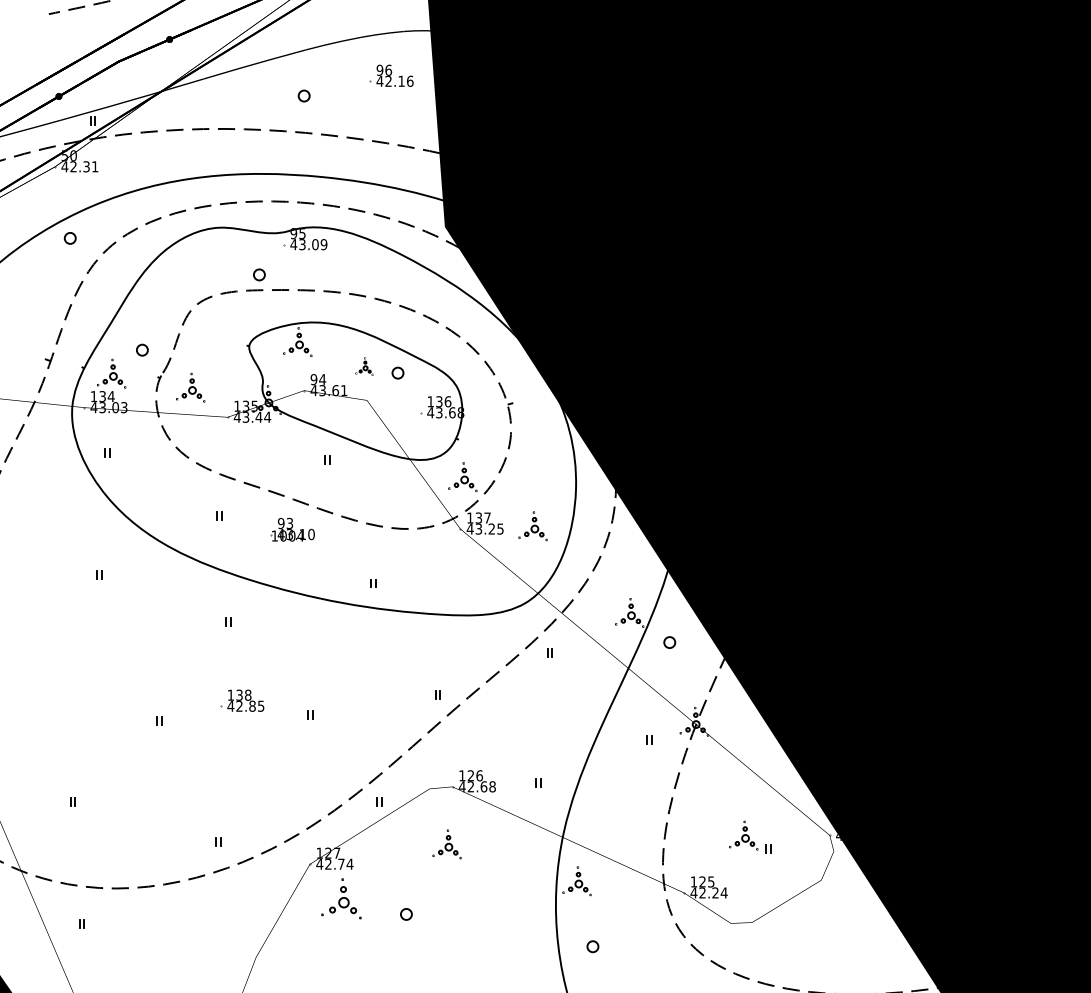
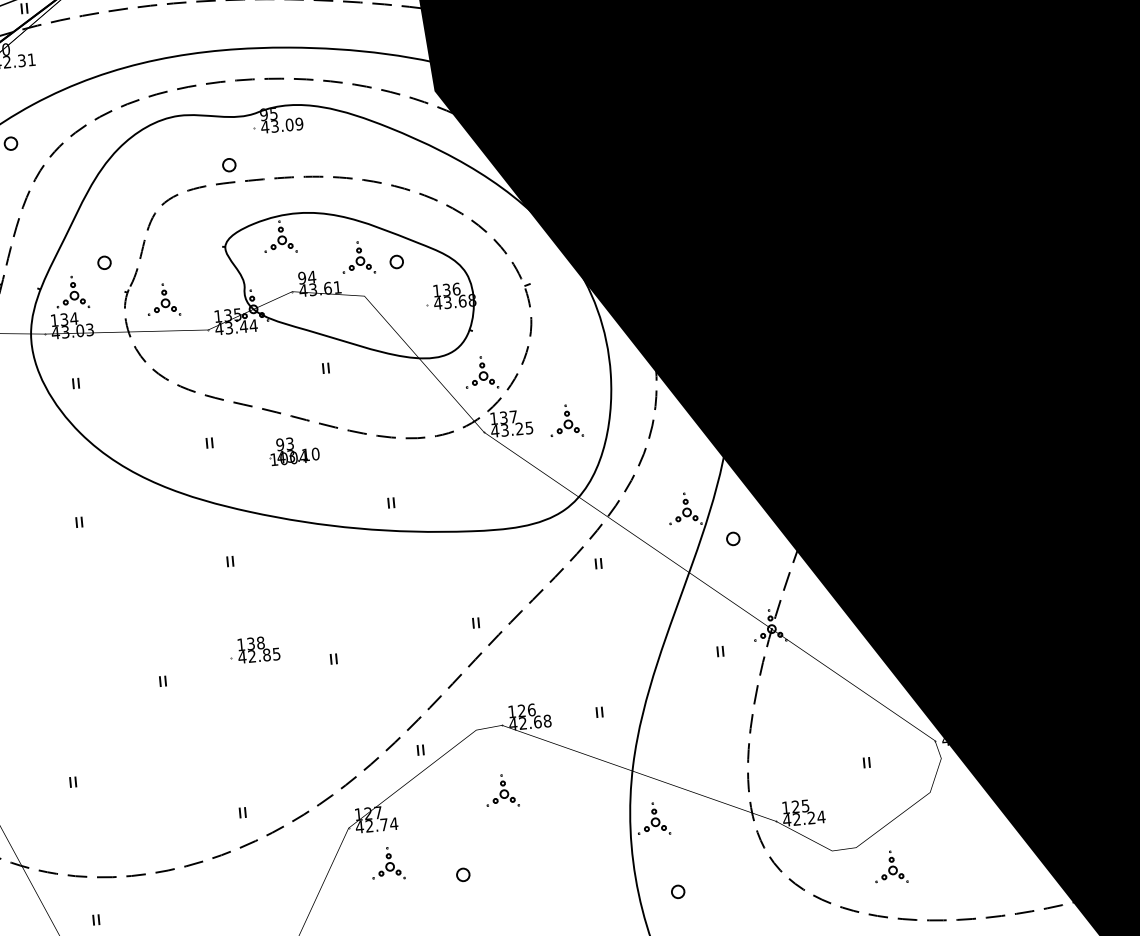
part: (364, 366) -> (358, 257), size x1.67
part: (743, 835) -> (890, 867), moved
part: (340, 898) -> (386, 863), size x0.71

